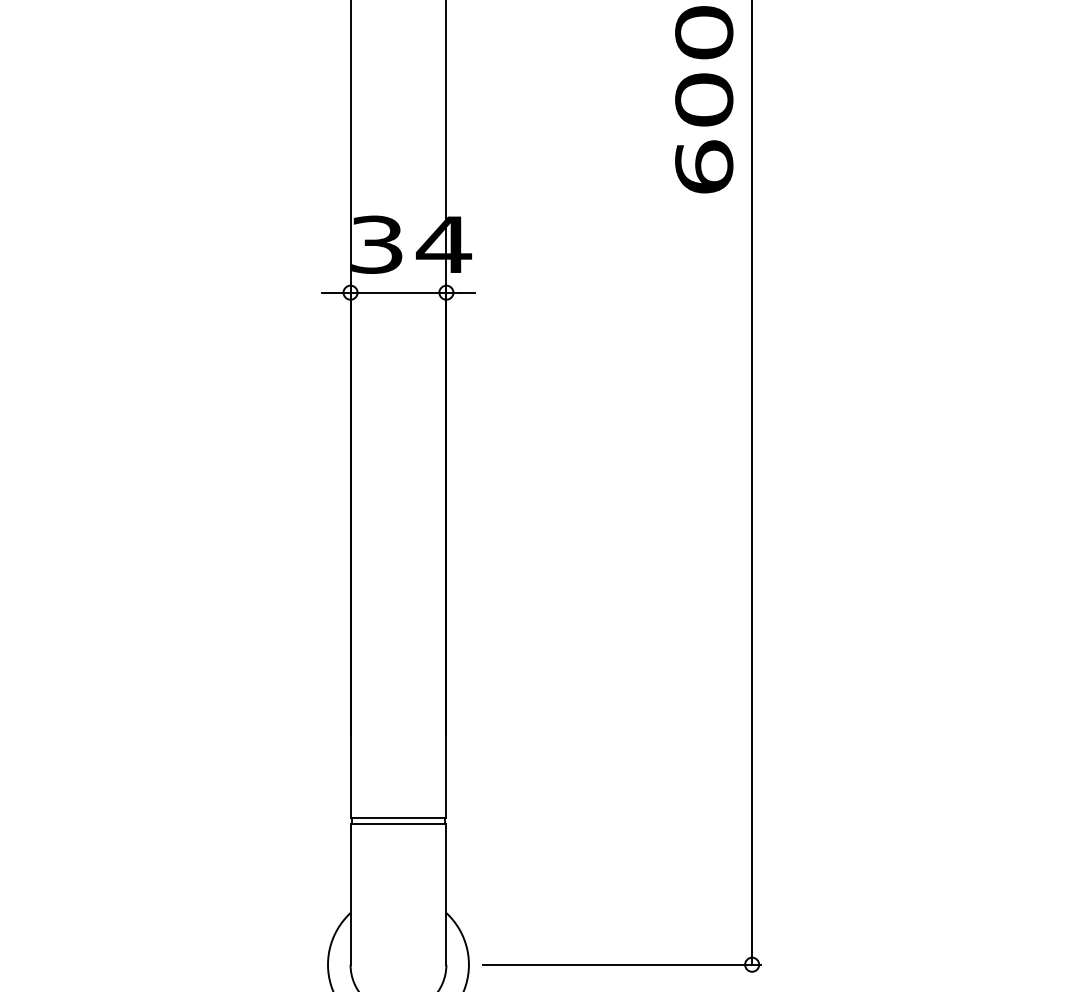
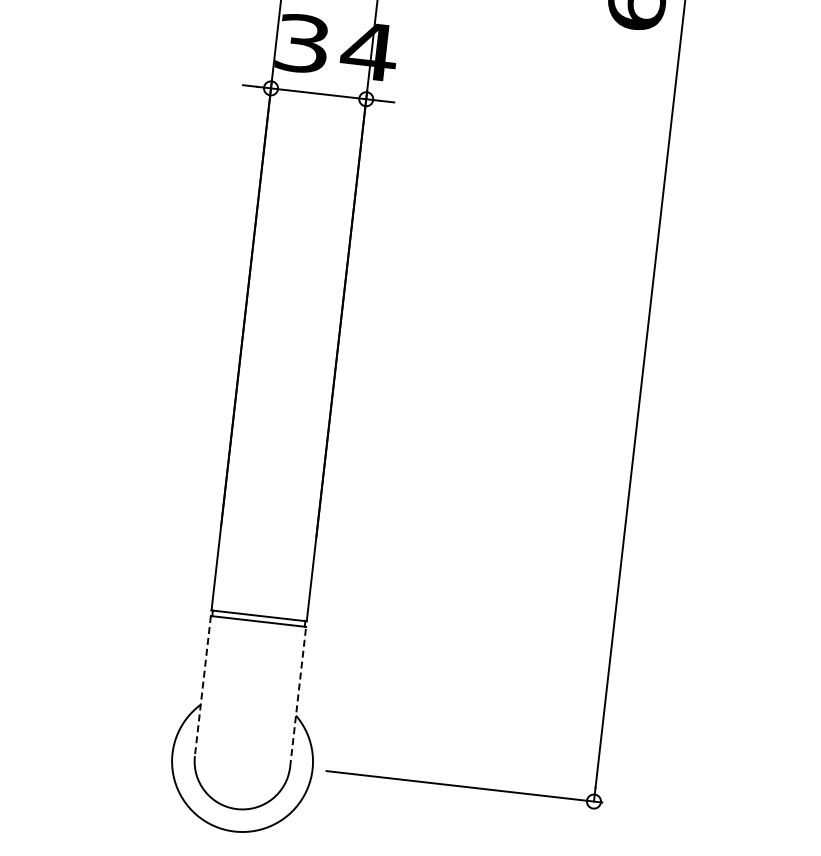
line: (446, 893) -> (298, 696), solid -> dashed
line: (350, 894) -> (202, 686), solid -> dashed

